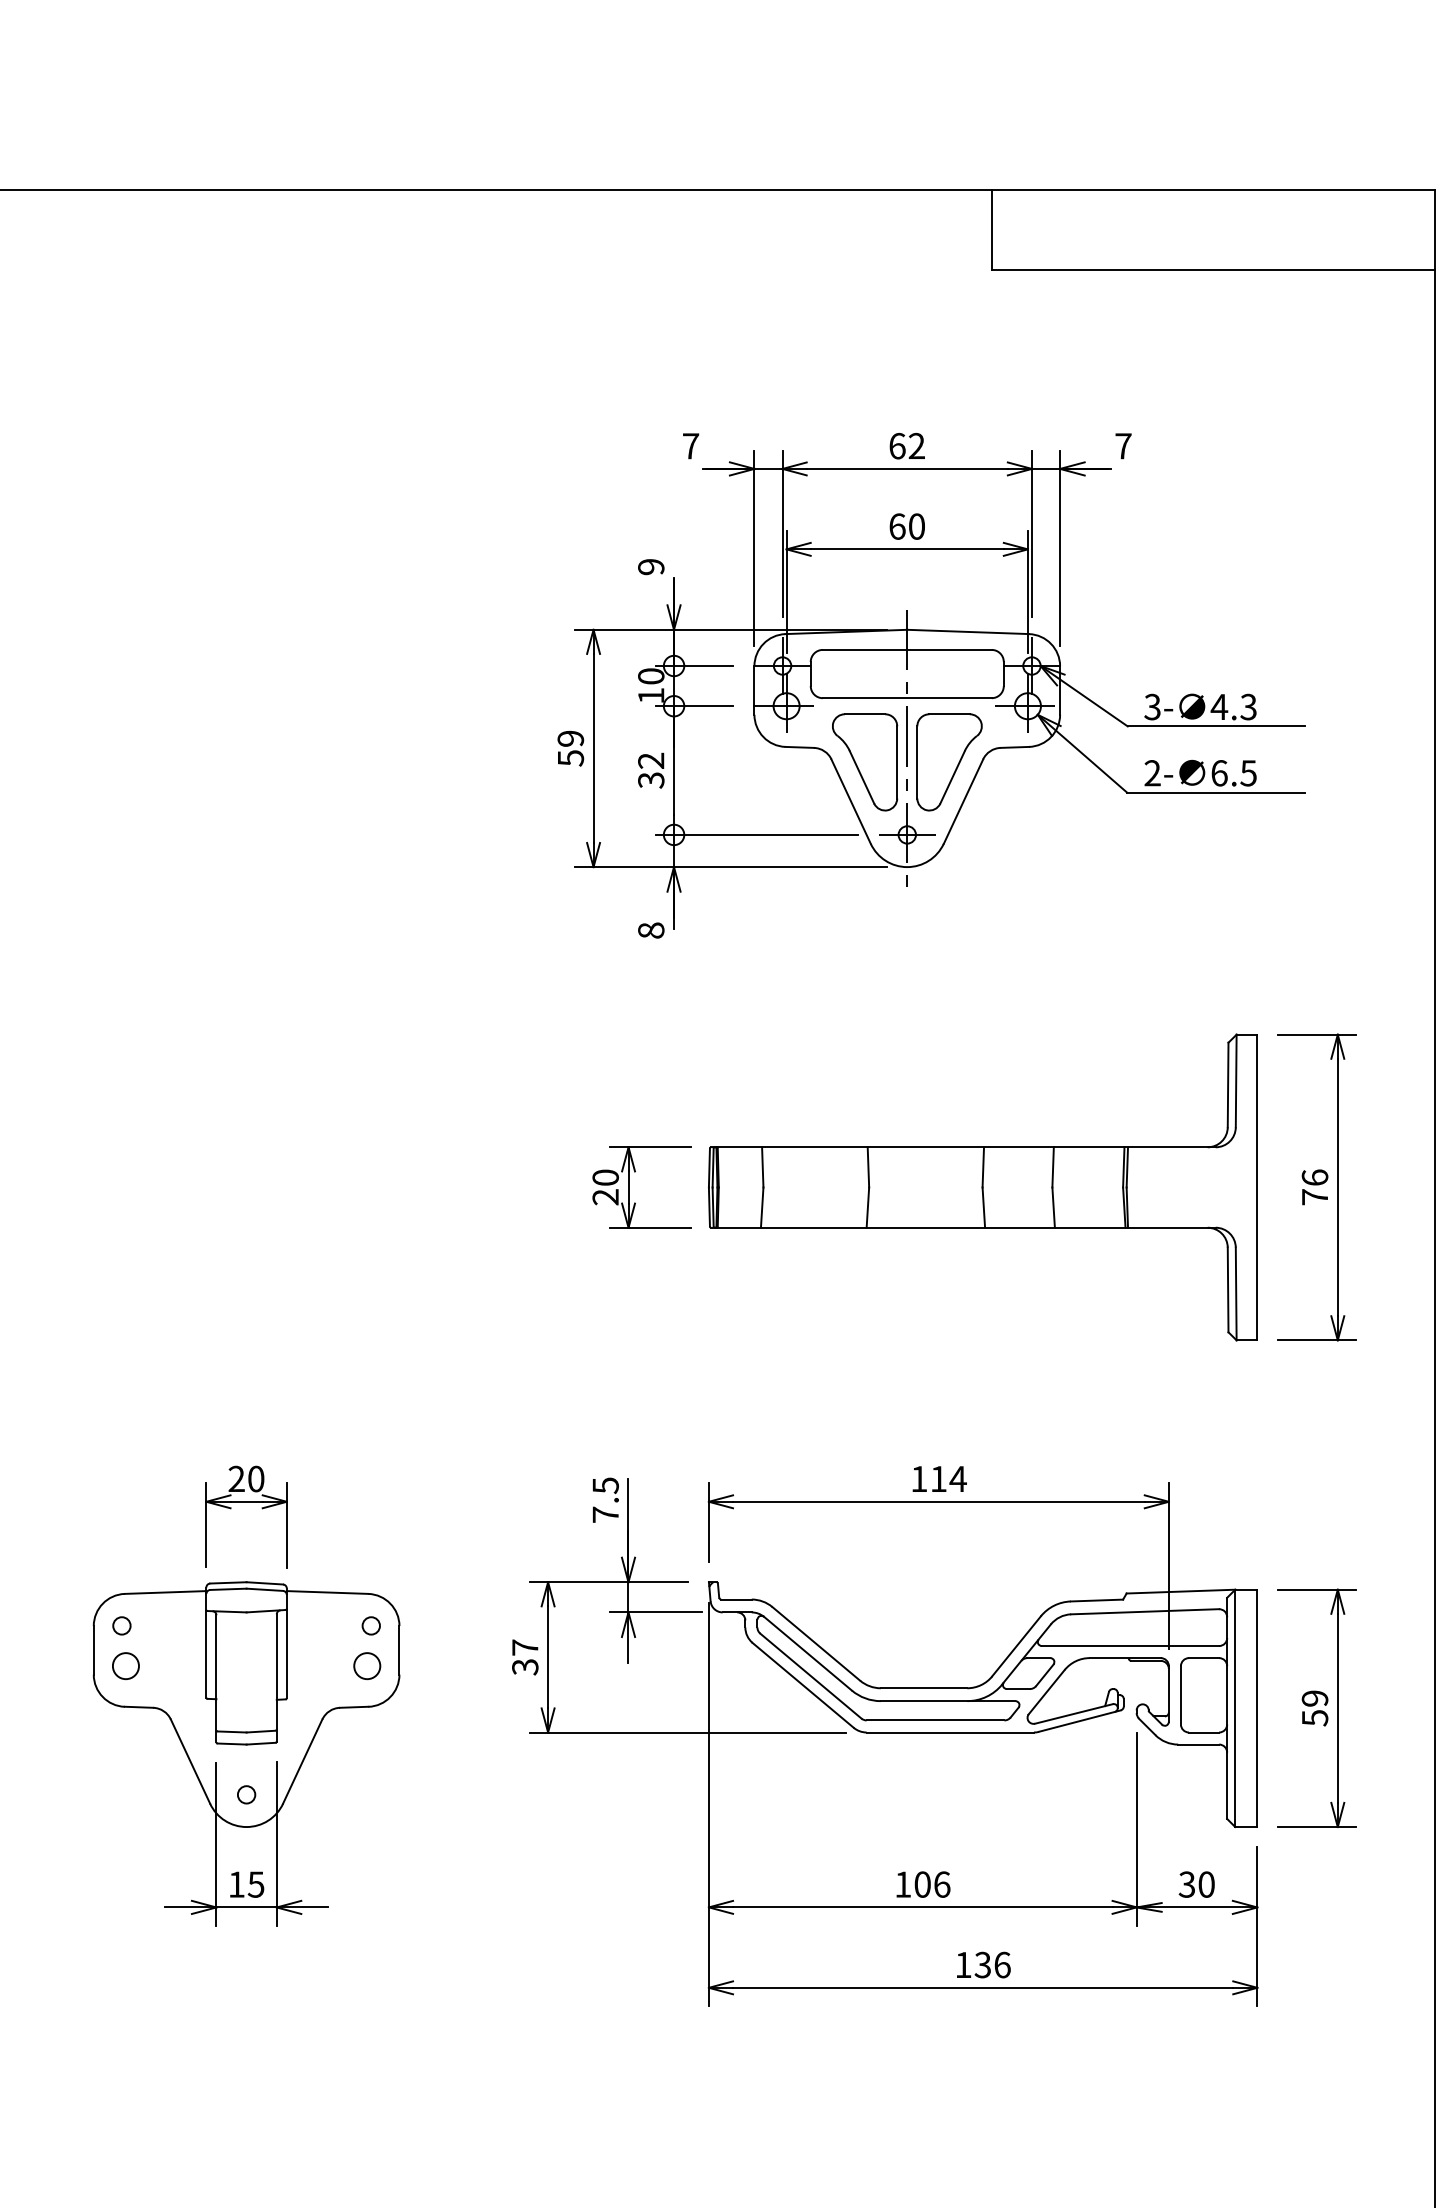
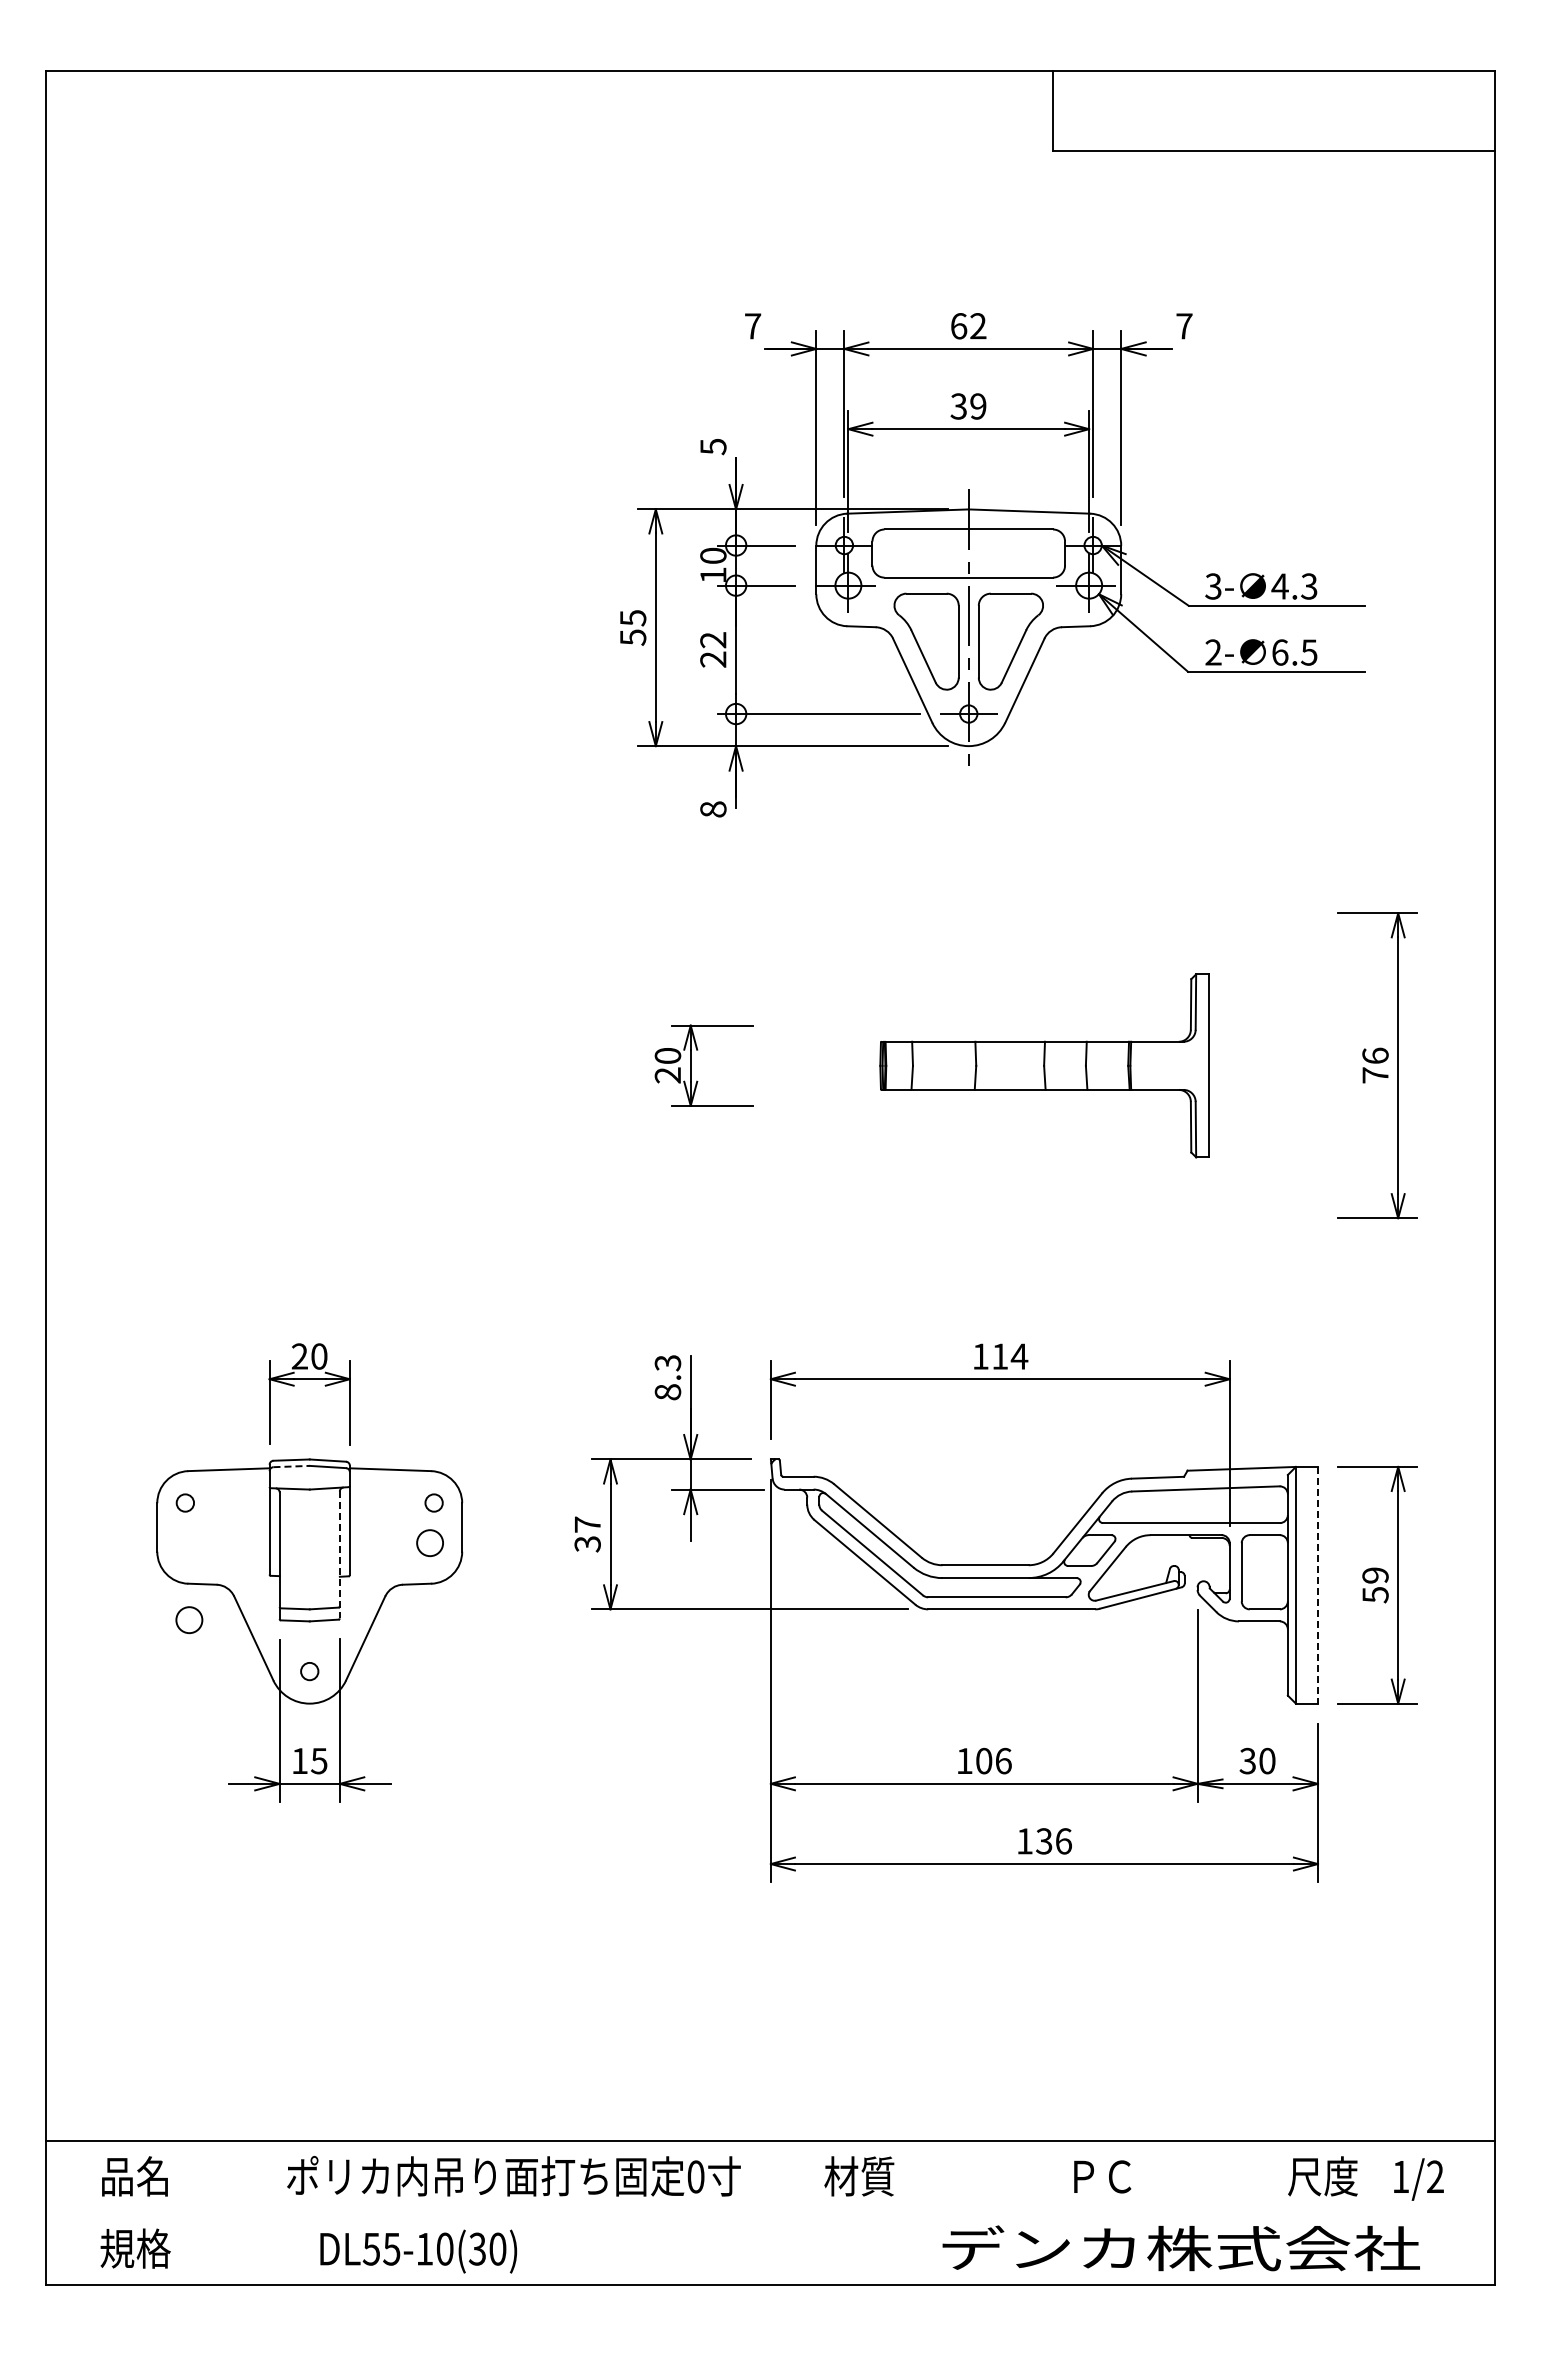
text: (907, 526) -> (968, 406), 60 -> 39
text: (651, 567) -> (713, 447), 9 -> 5
text: (570, 739) -> (632, 618), 59 -> 55
text: (651, 780) -> (713, 659), 32 -> 22
part: (983, 1187) -> (1044, 1065), size x0.6
text: (605, 1500) -> (667, 1377), 7.5 -> 8.3
line: (229, 1589) -> (292, 1466), solid -> dashed
circle: (126, 1666) -> (189, 1620), moved
line: (276, 1678) -> (339, 1555), solid -> dashed
line: (1256, 1708) -> (1317, 1585), solid -> dashed

